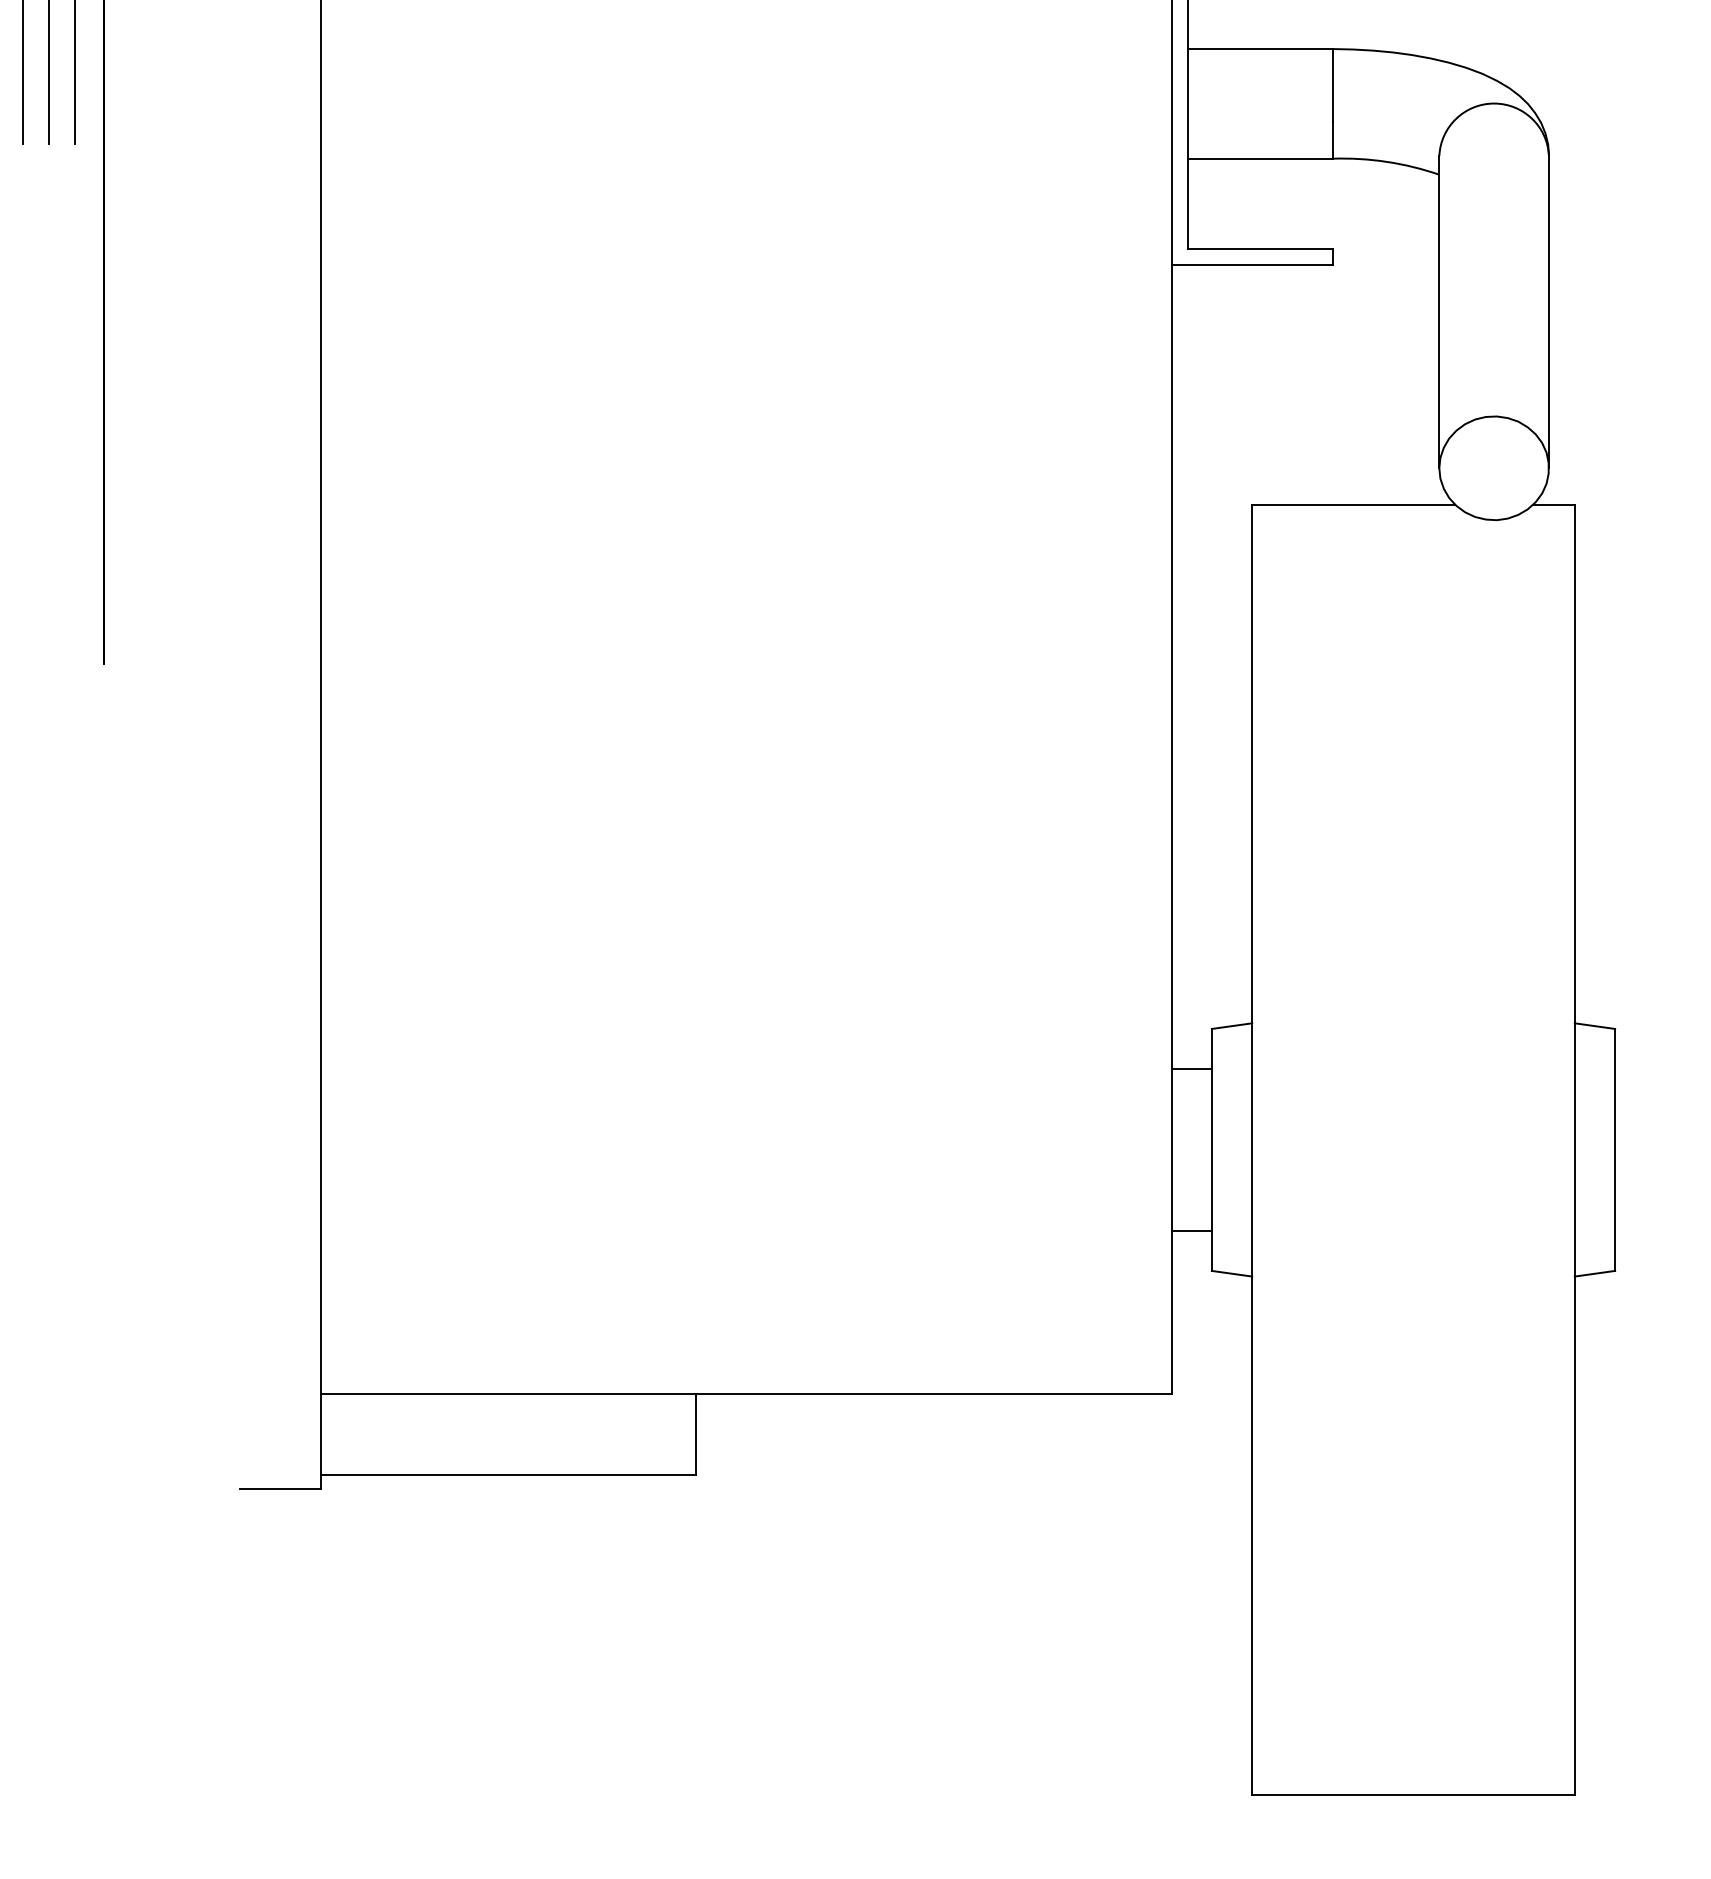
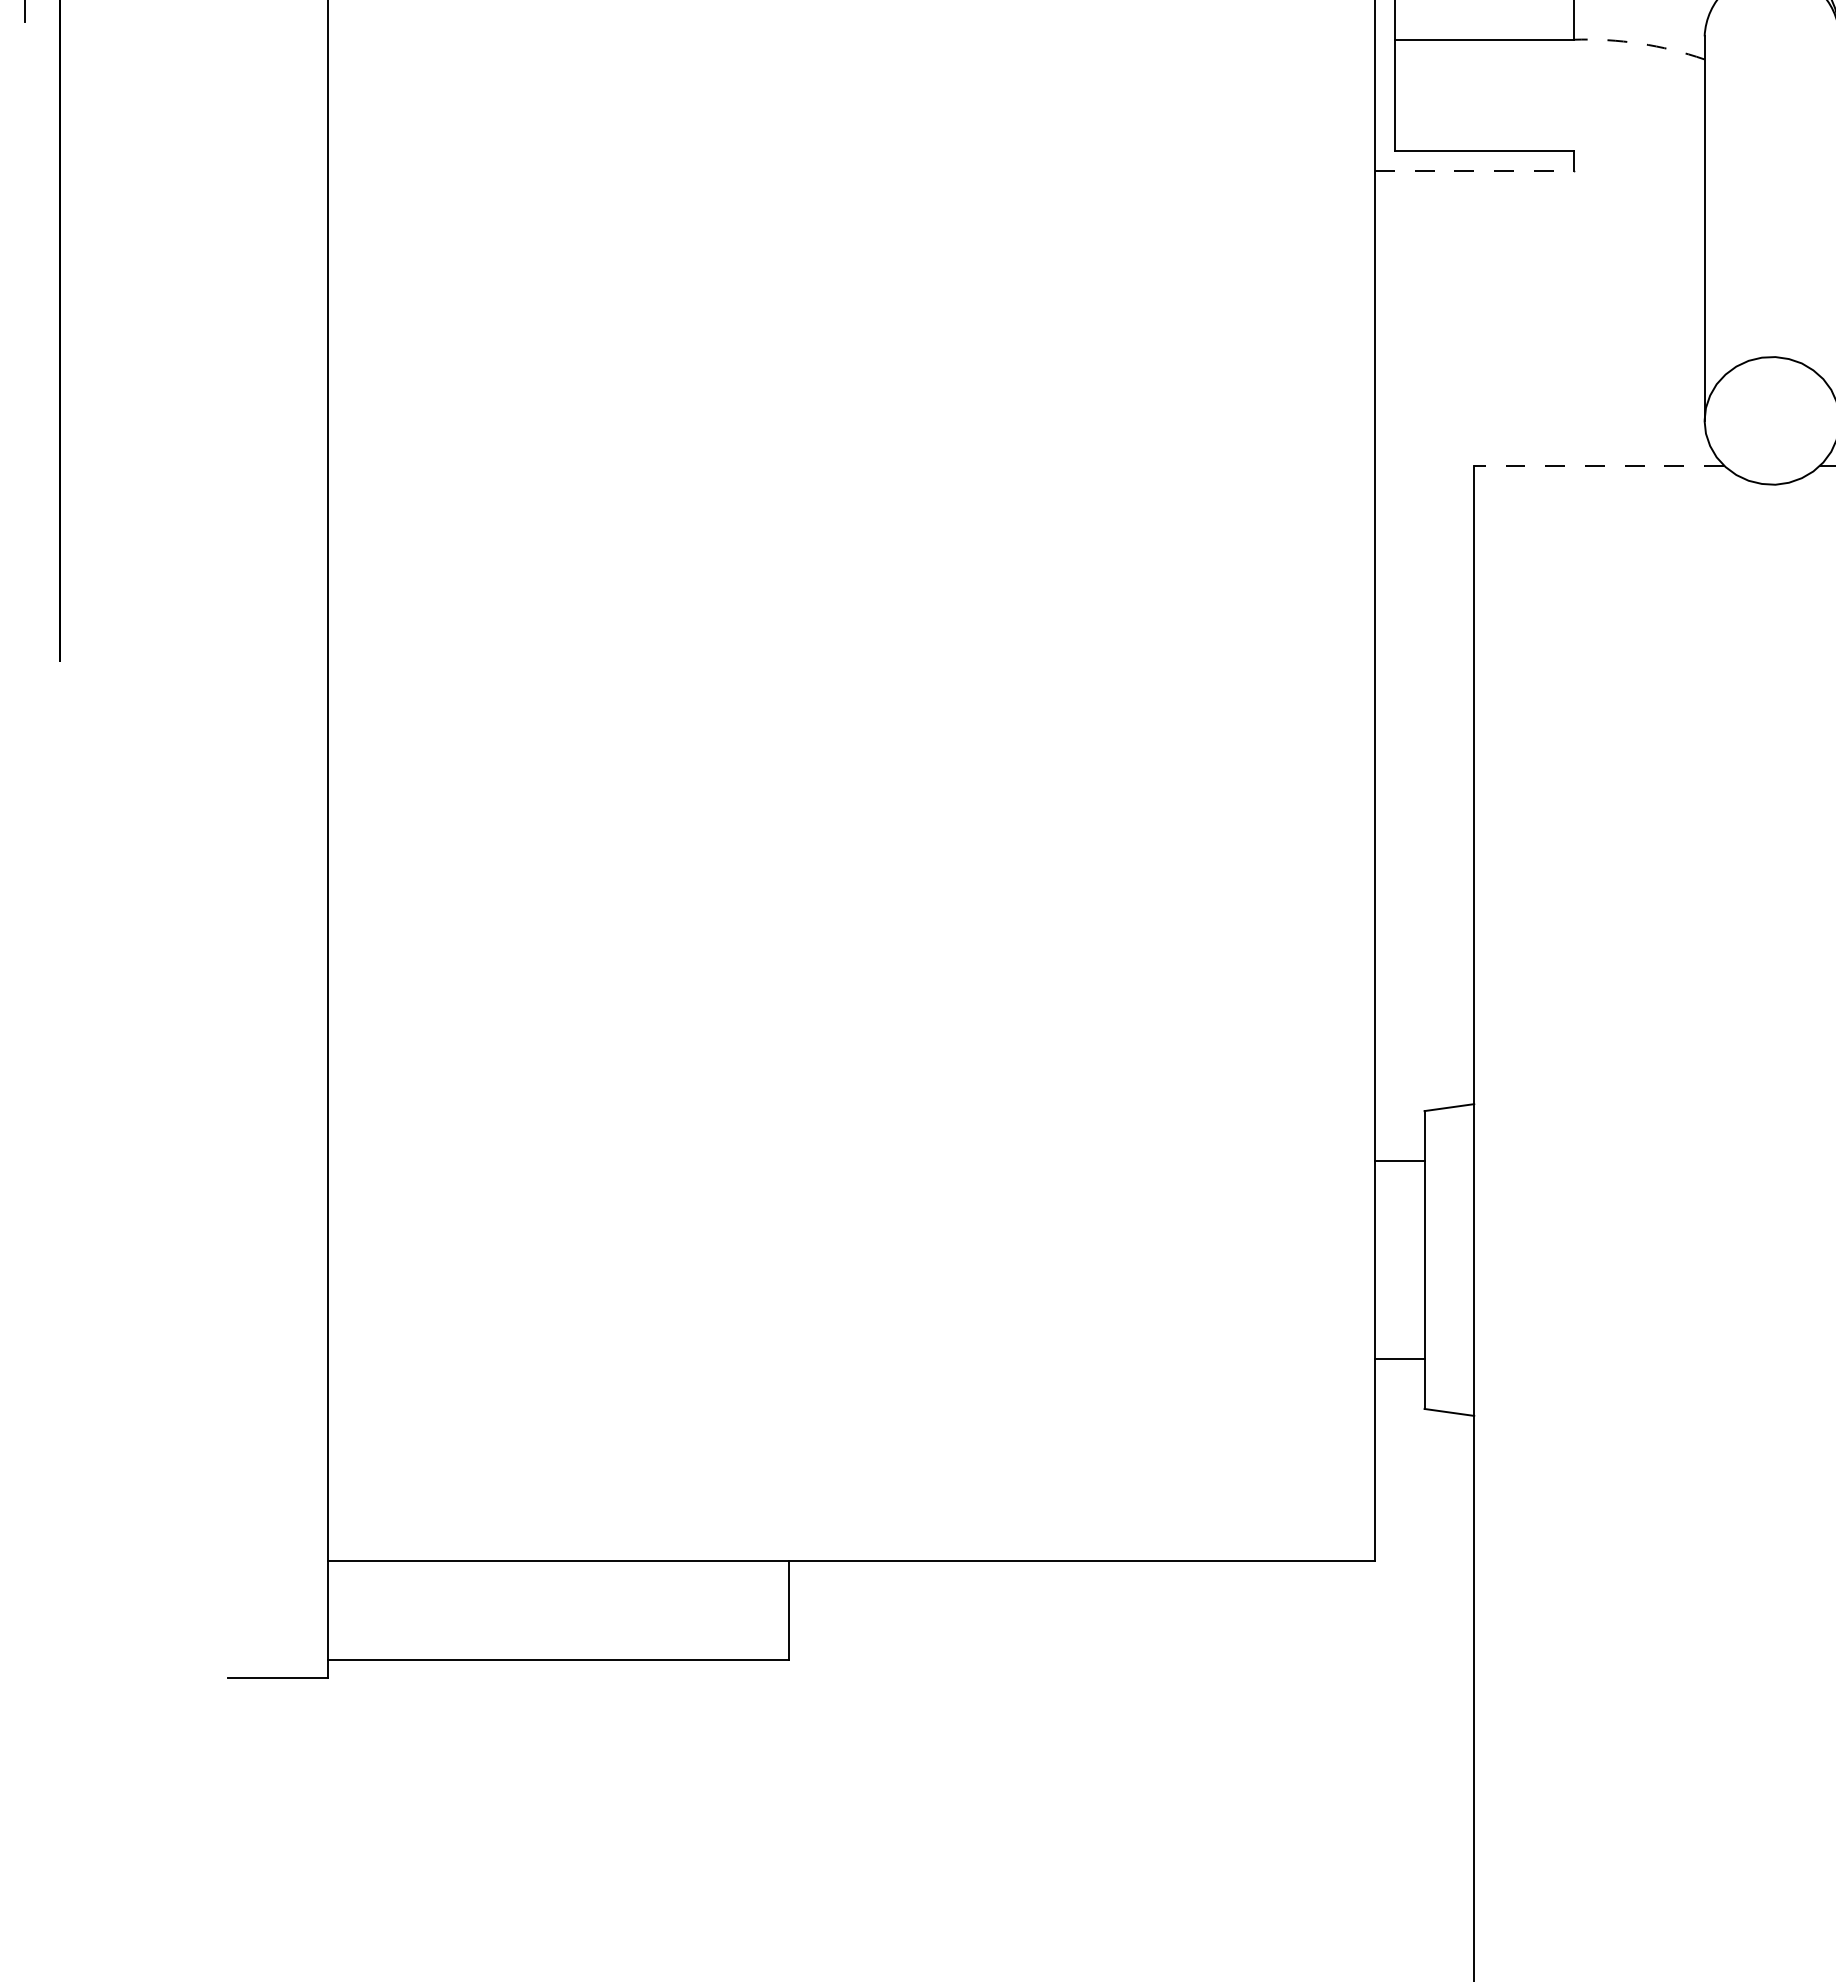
arc: (1386, 161) -> (1639, 43), solid -> dashed
line: (1252, 265) -> (1474, 171), solid -> dashed
line: (1353, 504) -> (1598, 465), solid -> dashed

